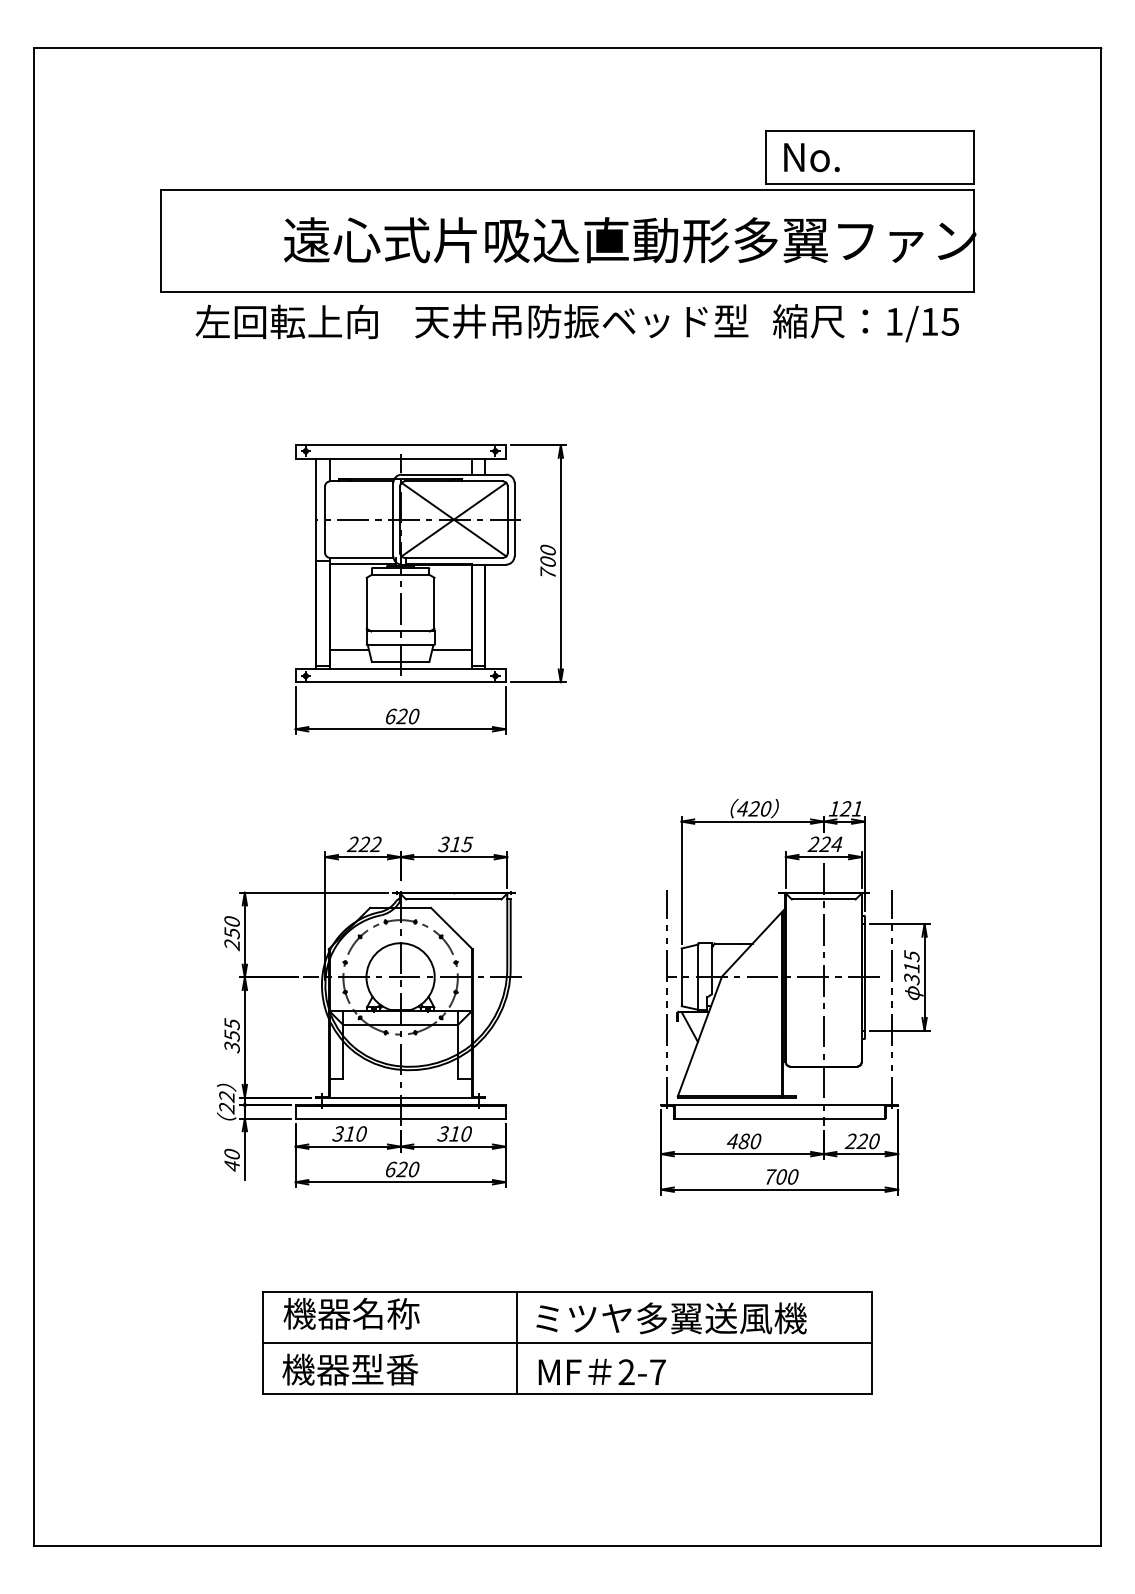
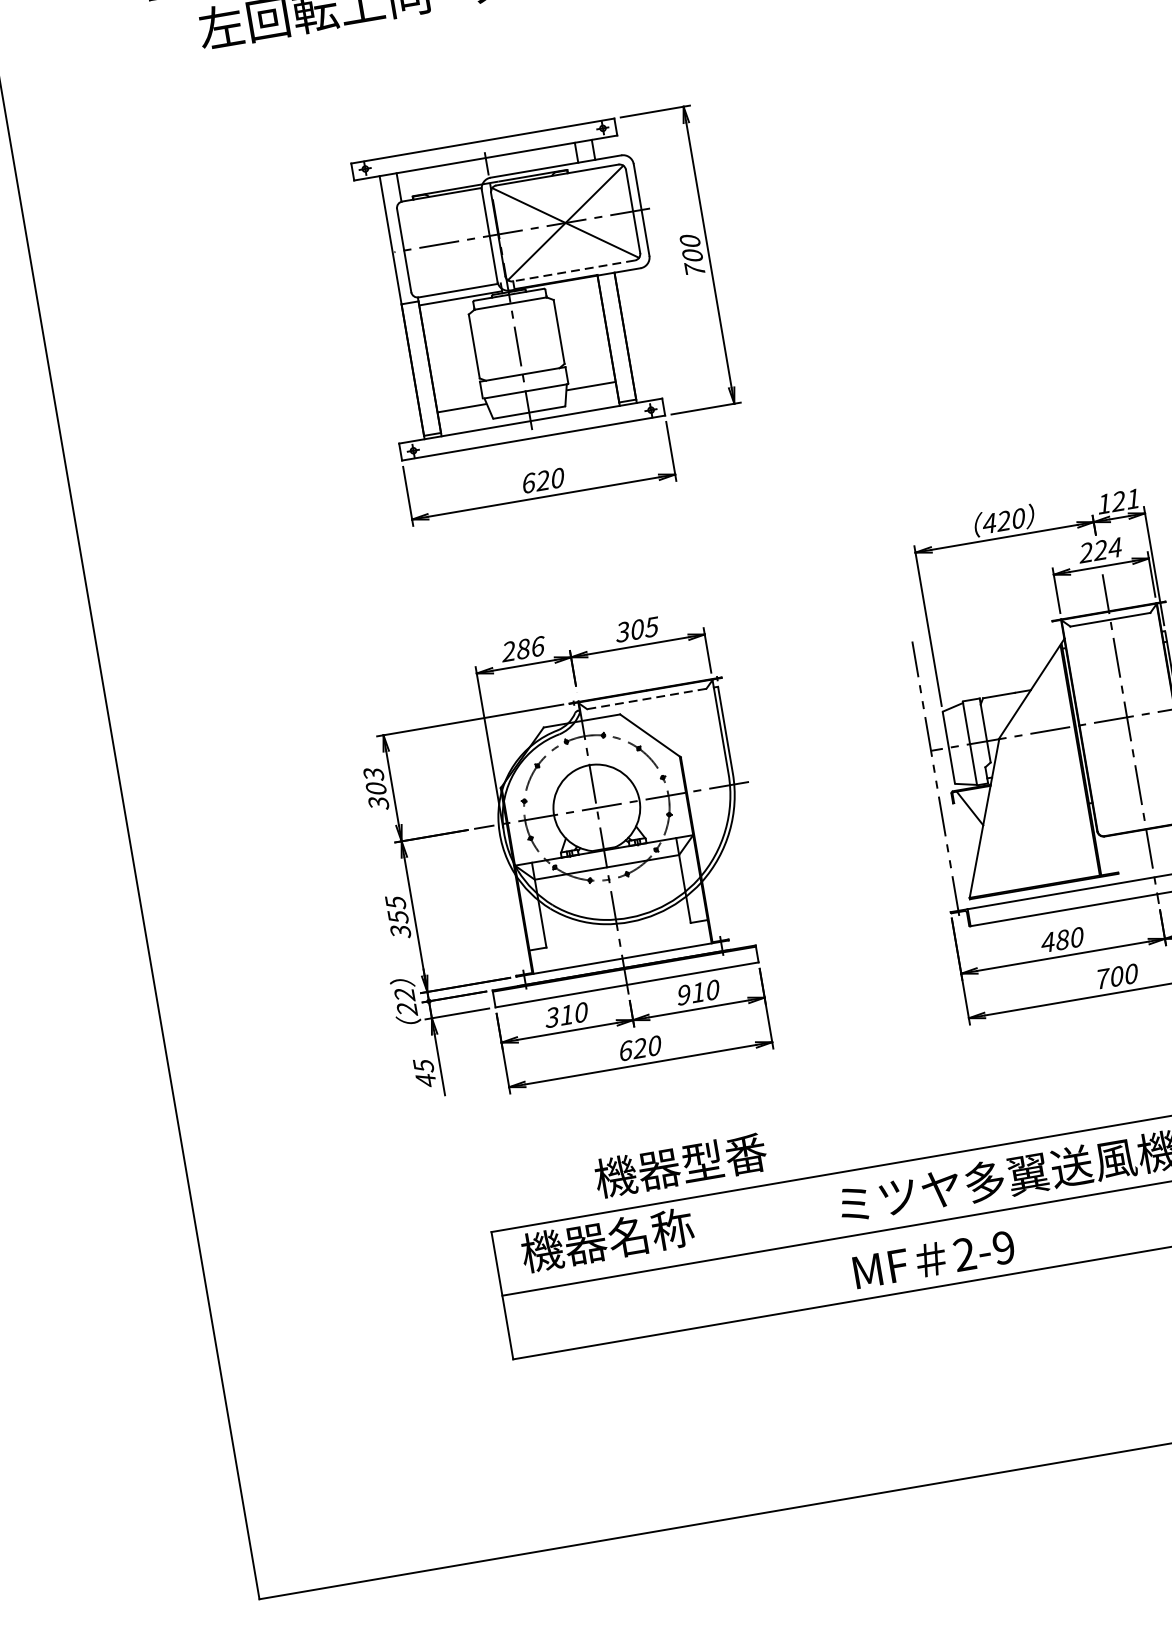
line: (453, 557) -> (573, 270), solid -> dashed
text: (370, 844) -> (530, 647), 222 -> 286
text: (455, 844) -> (637, 629), 315 -> 305
line: (453, 899) -> (646, 699), solid -> dashed
text: (231, 933) -> (375, 789), 250 -> 303
text: (442, 1133) -> (682, 994), 310 -> 910
text: (231, 1154) -> (422, 1066), 40 -> 45
line: (516, 1342) -> (820, 1240), removed
text: (350, 1369) -> (680, 1165), moved
text: (657, 1372) -> (1003, 1248), 2-7 -> 2-9

